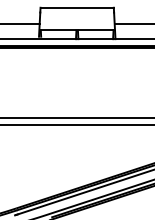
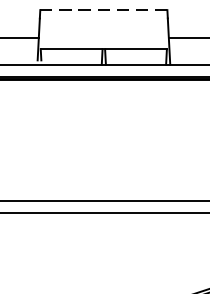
line: (77, 7) -> (104, 9), solid -> dashed

